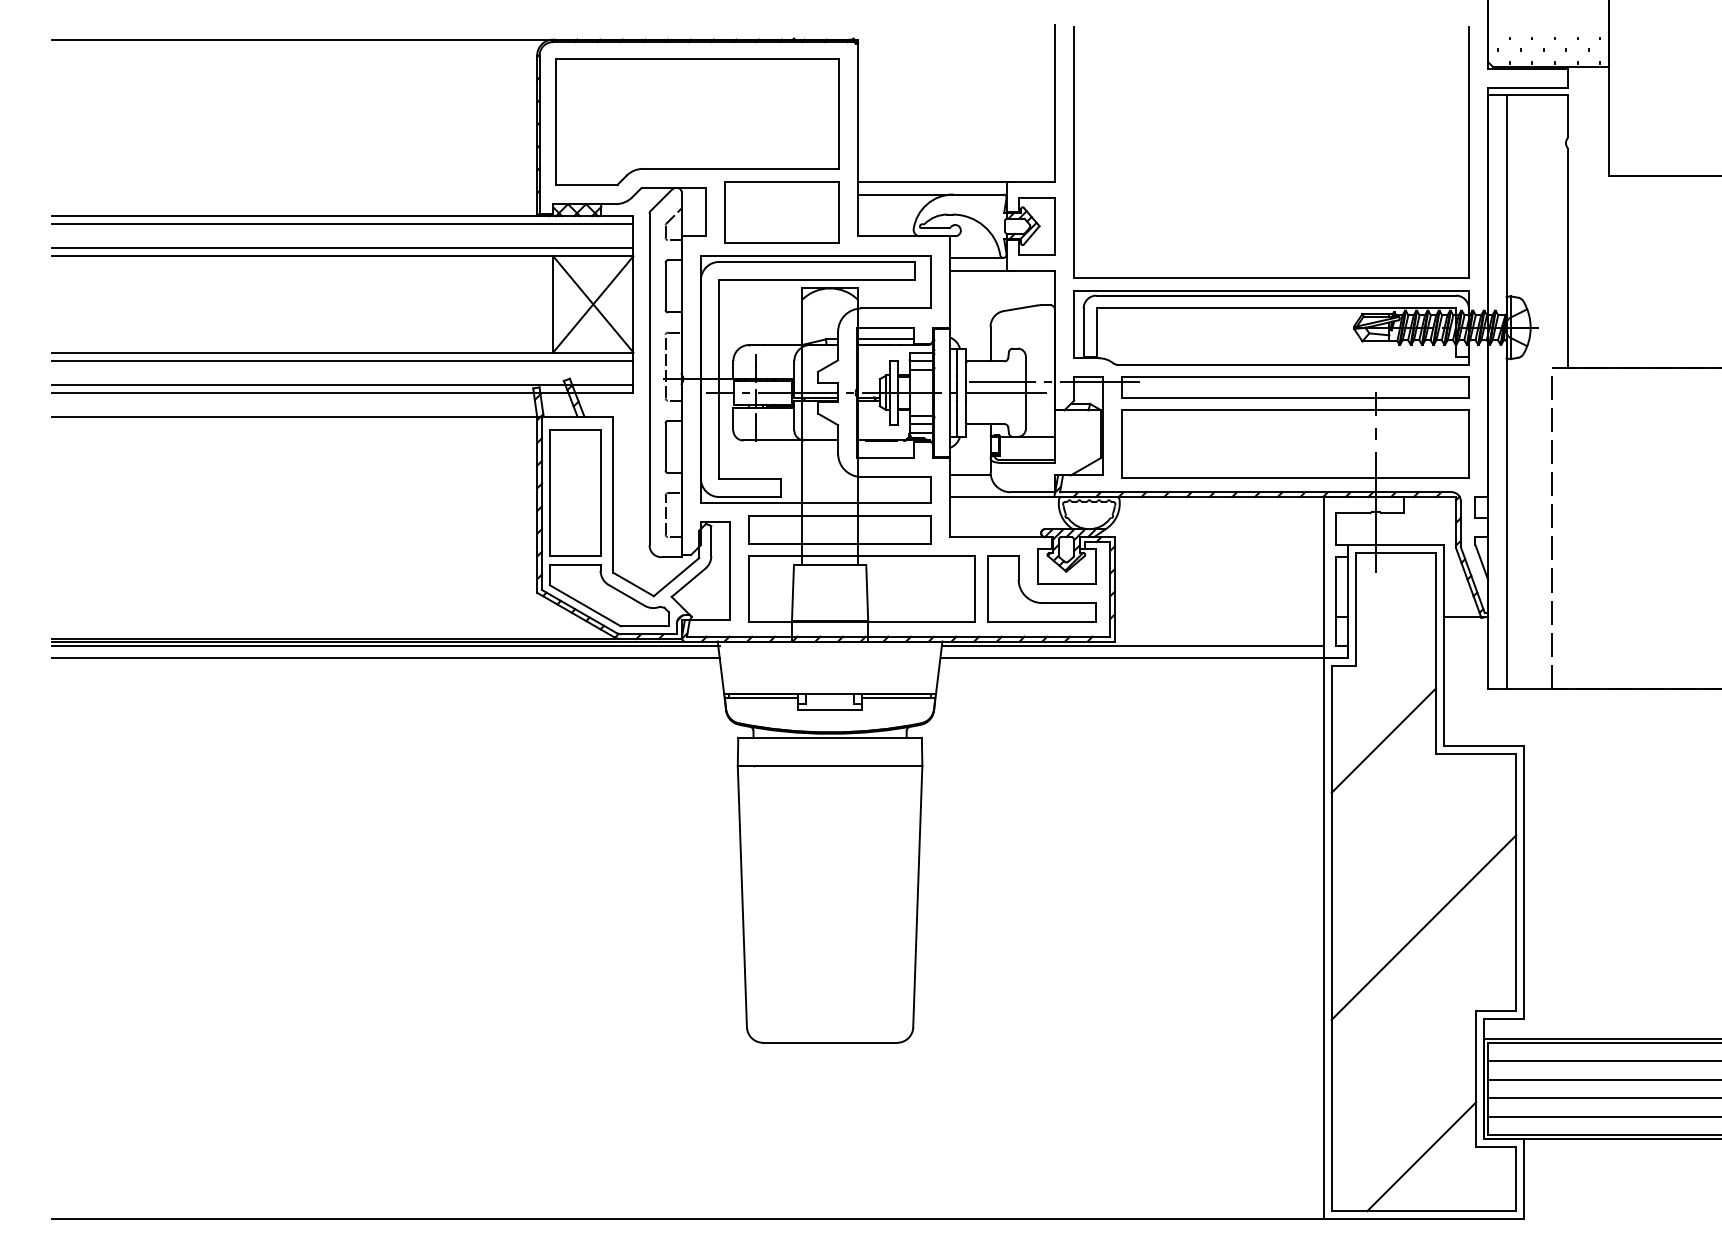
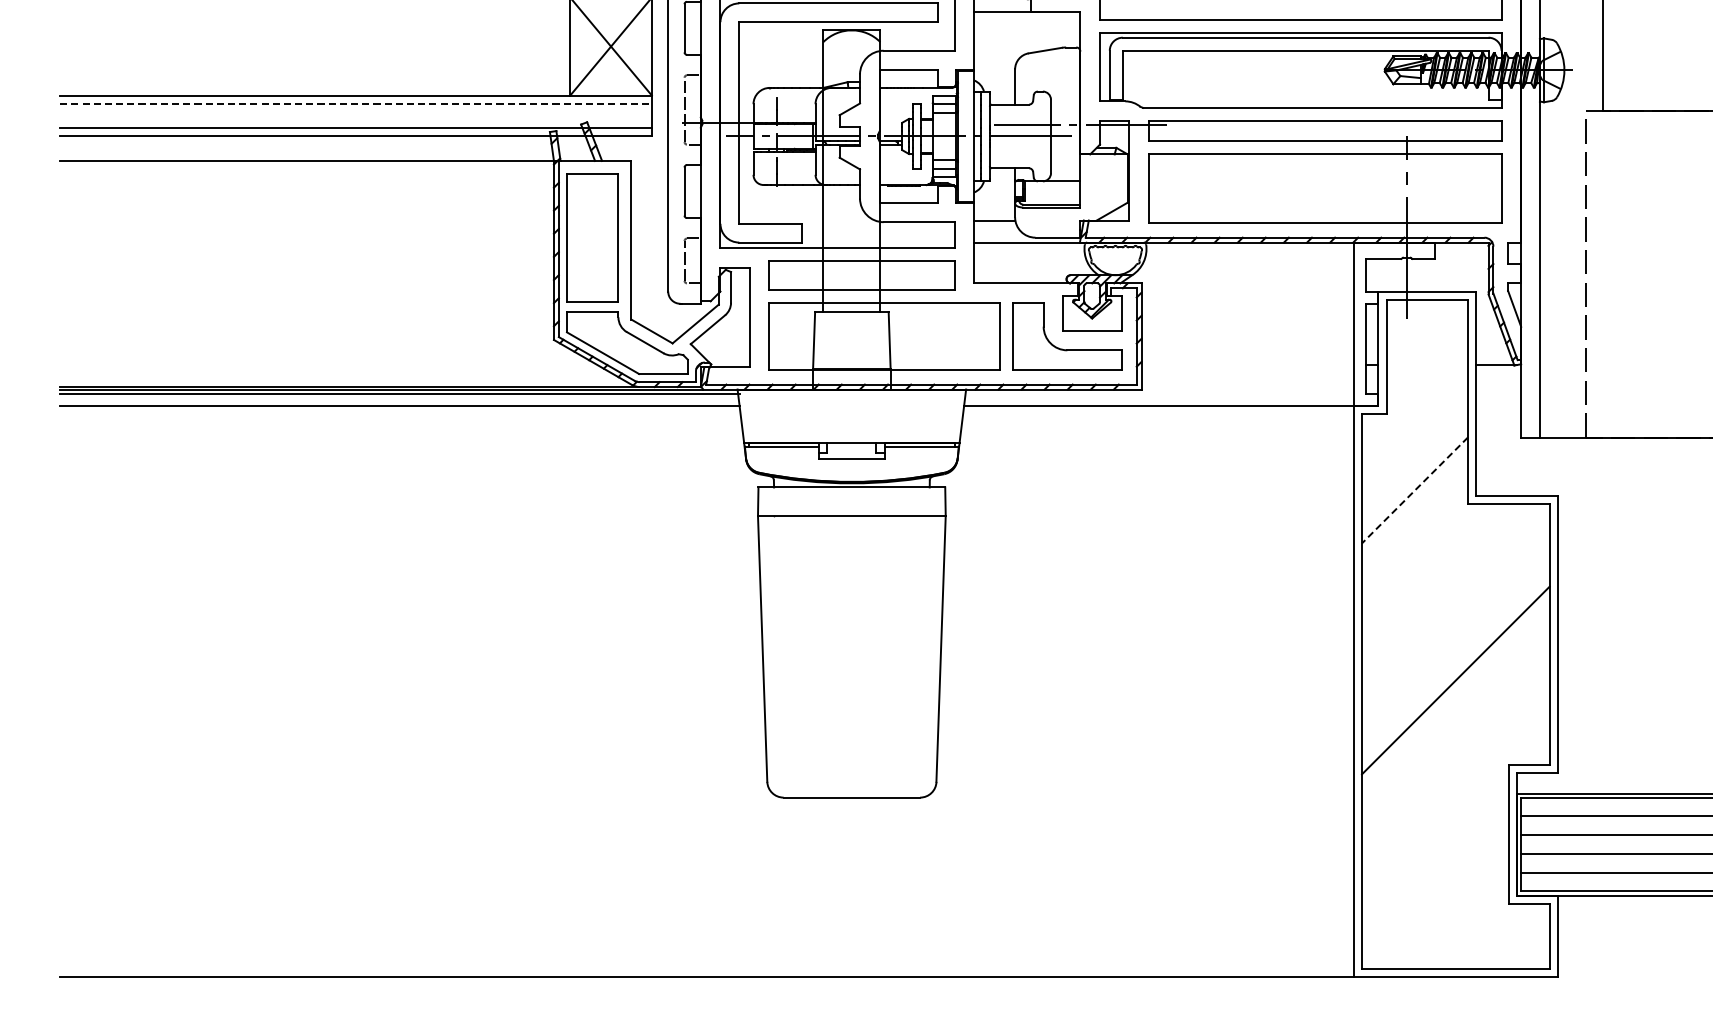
line: (885, 339) -> (908, 82), removed
line: (342, 360) -> (355, 103), solid -> dashed
line: (1132, 645) -> (1159, 393), removed
line: (1383, 740) -> (1414, 490), solid -> dashed
line: (1421, 1156) -> (1453, 913), removed

